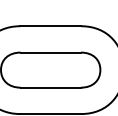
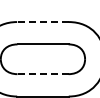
line: (50, 26) -> (42, 22), solid -> dashed
line: (51, 88) -> (43, 74), solid -> dashed

